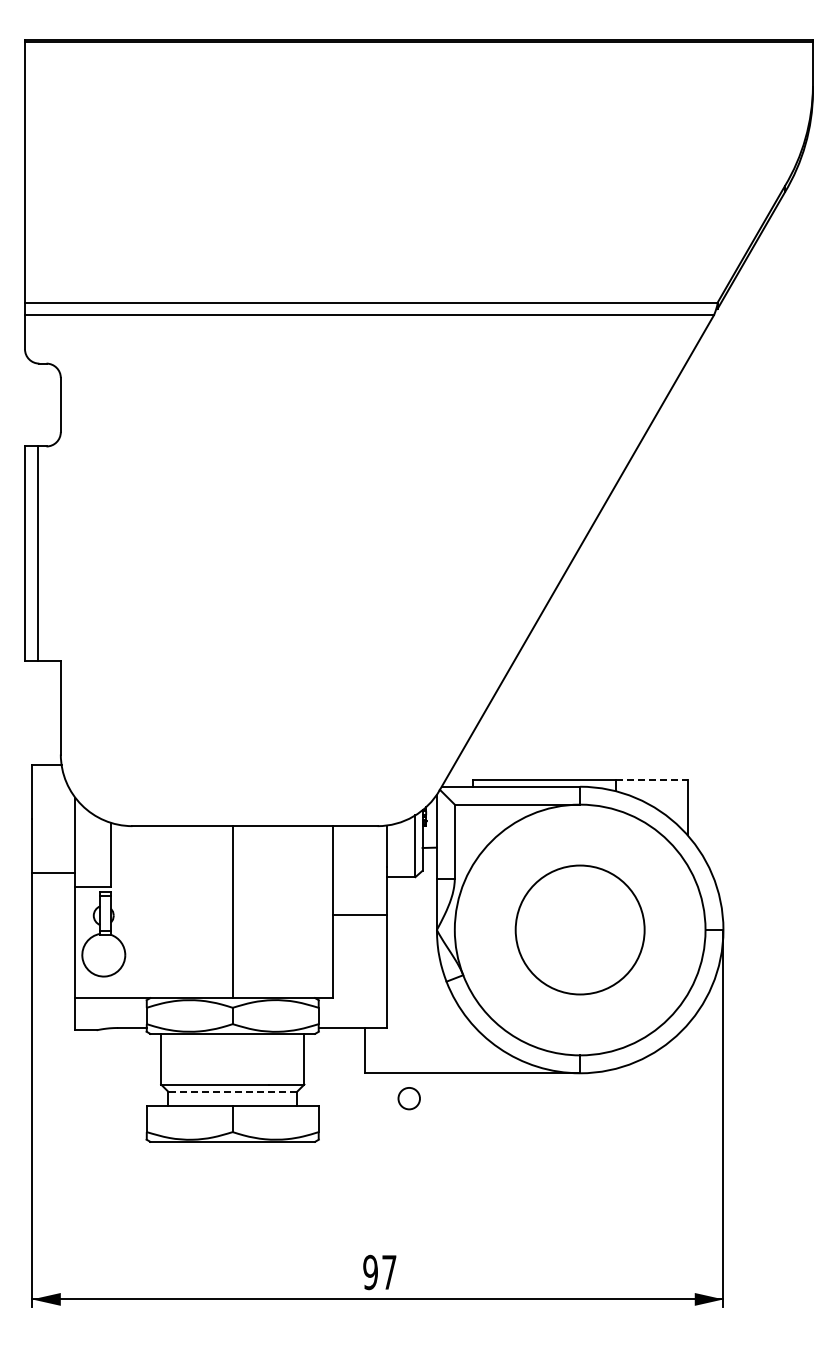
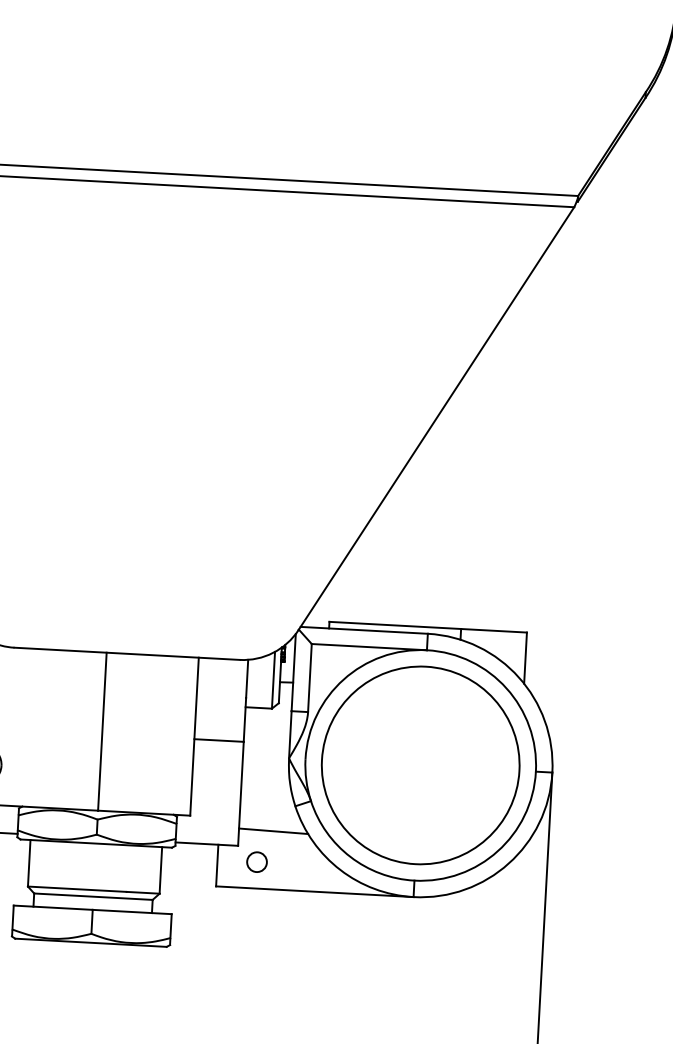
line: (651, 779) -> (493, 630), dashed -> solid
circle: (579, 929) -> (420, 764), size x1.67
line: (424, 1010) -> (273, 831), added
line: (232, 1091) -> (93, 896), dashed -> solid
circle: (408, 1098) -> (256, 862), moved

